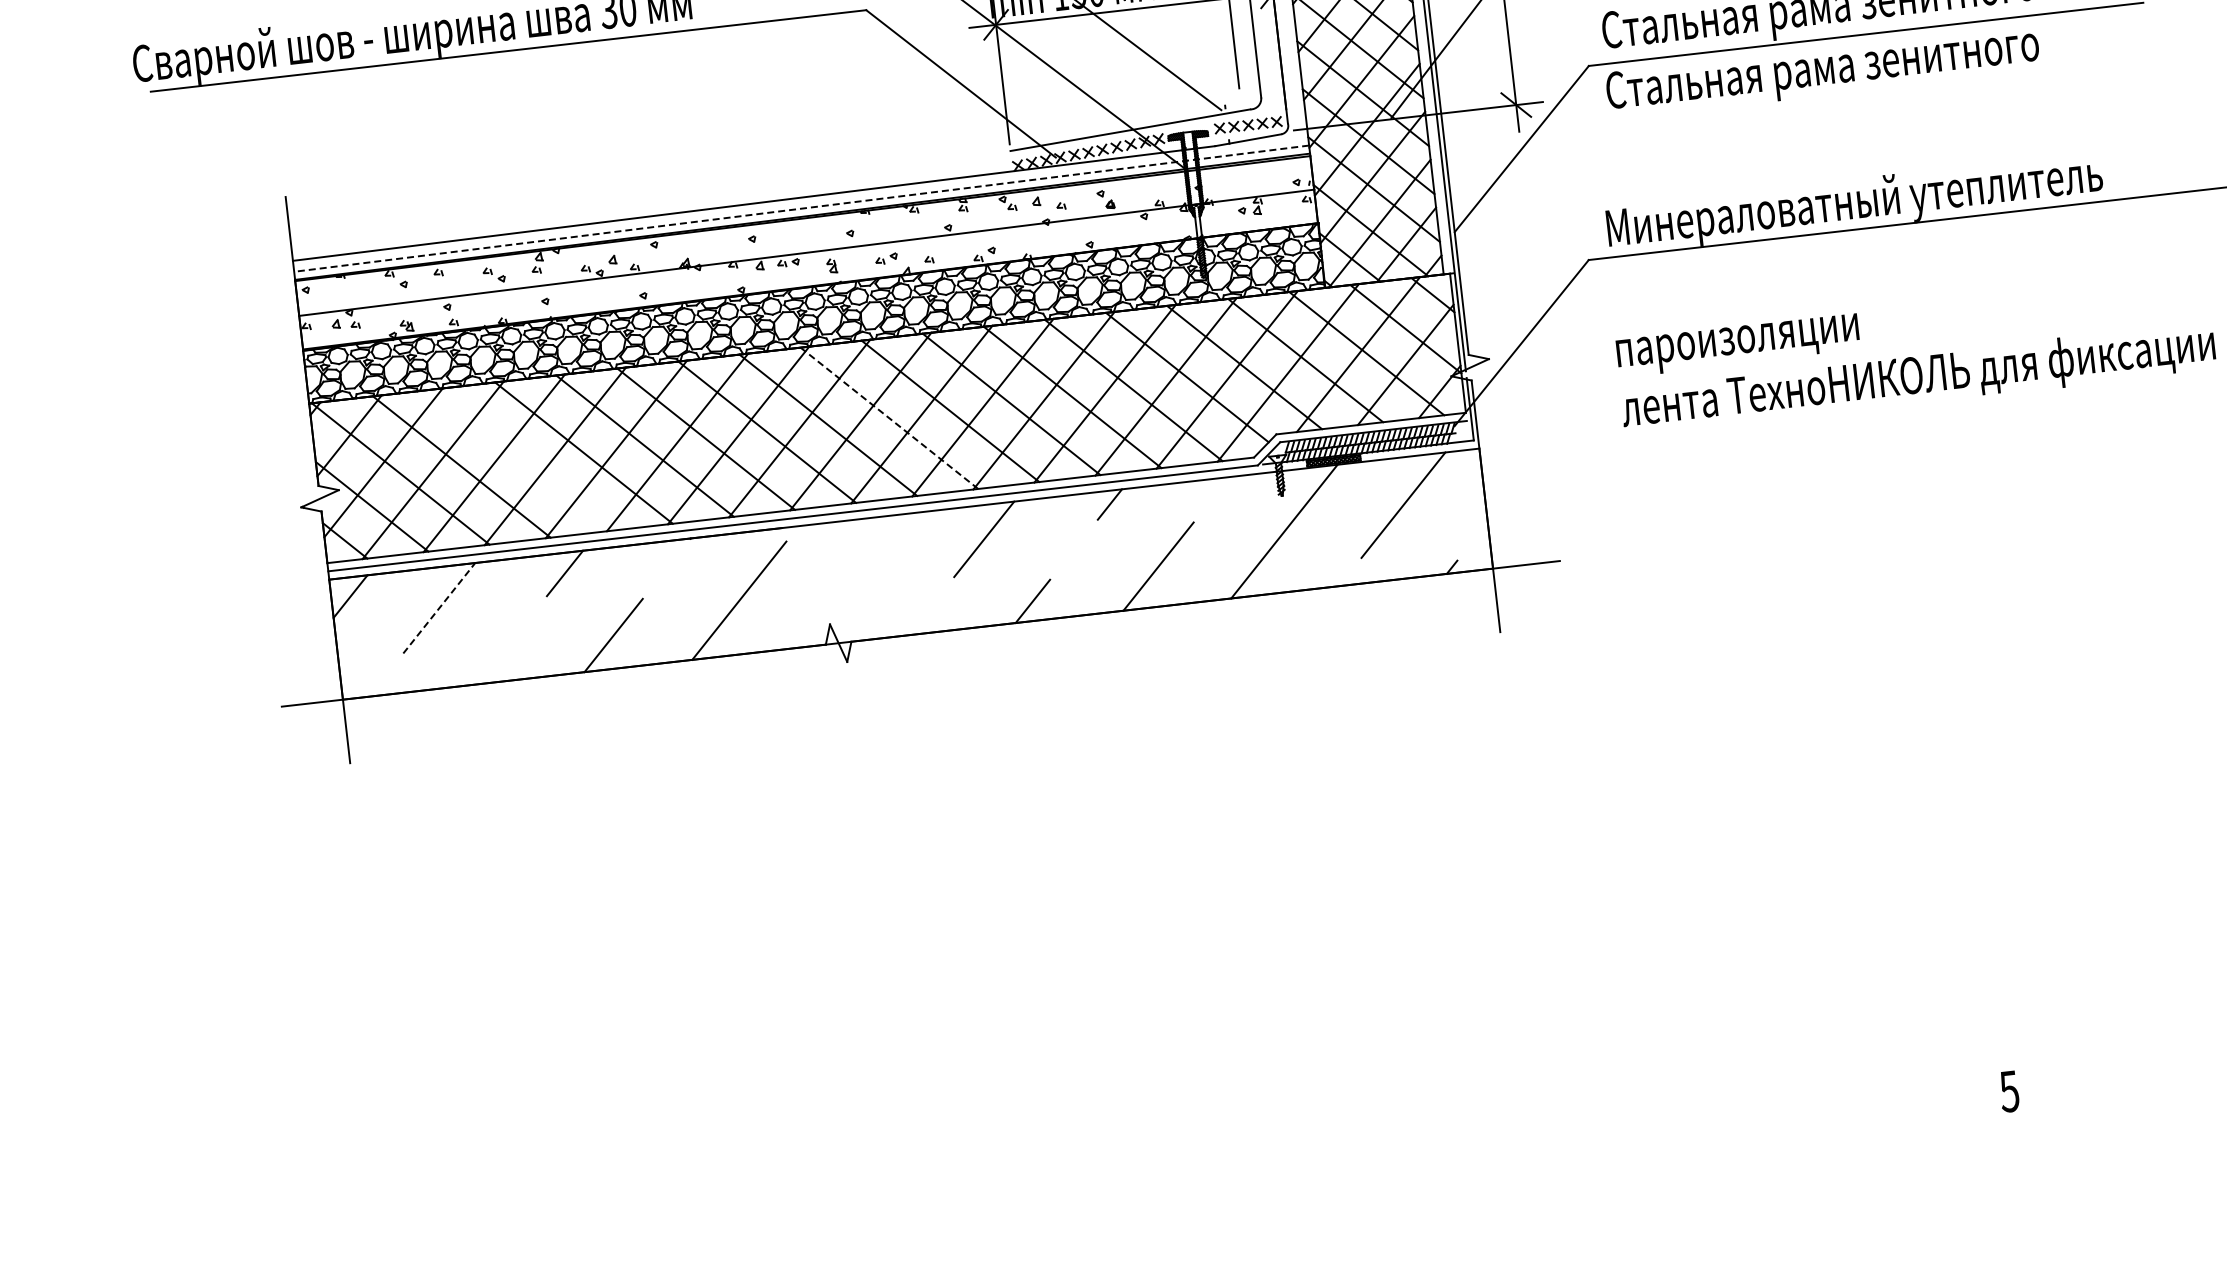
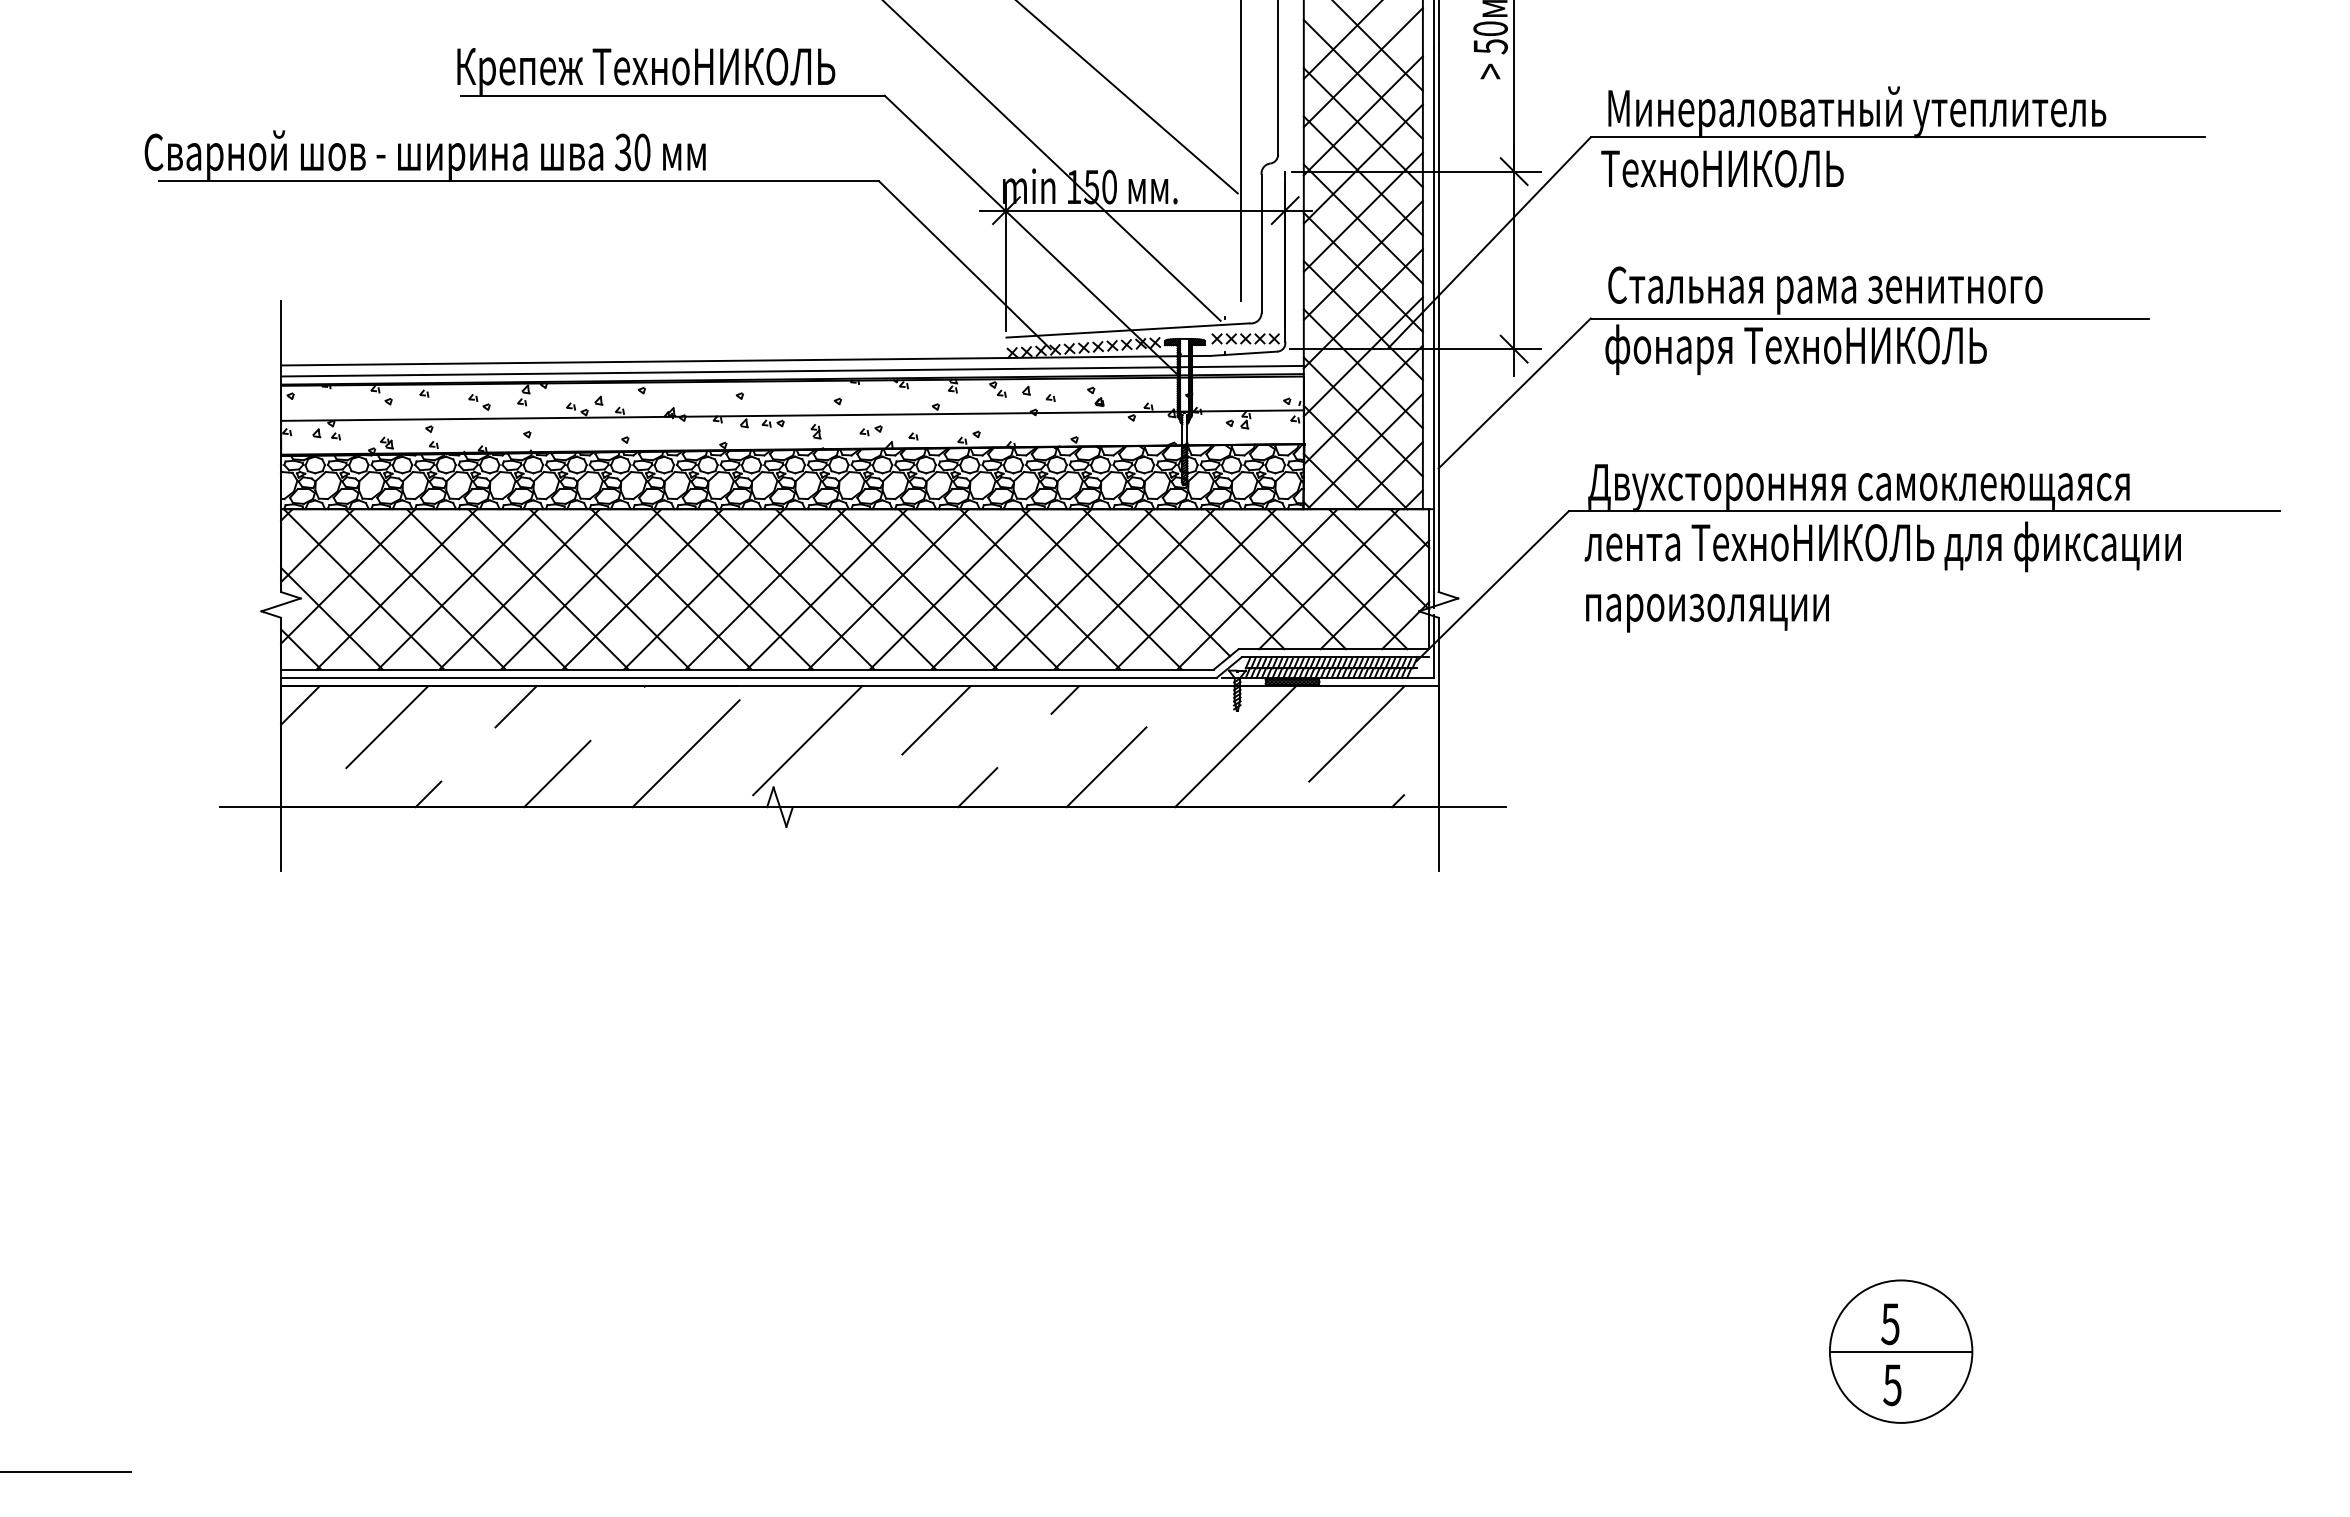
text: (1822, 70) -> (1822, 349), Cтальная рама зенитного -> фонаря ТехноНИКОЛЬ
text: (1873, 200) -> (1858, 484), Минераловатный утеплитель -> Двухсторонняя самоклеющаяся
line: (800, 209) -> (791, 371), dashed -> solid
text: (1918, 378) -> (1882, 546), moved
line: (889, 418) -> (855, 589), dashed -> solid
line: (522, 460) -> (486, 589), added
line: (858, 573) -> (807, 740), added
line: (439, 608) -> (387, 727), dashed -> solid
line: (487, 670) -> (428, 794), added
part: (2014, 1057) -> (1901, 1351), added

